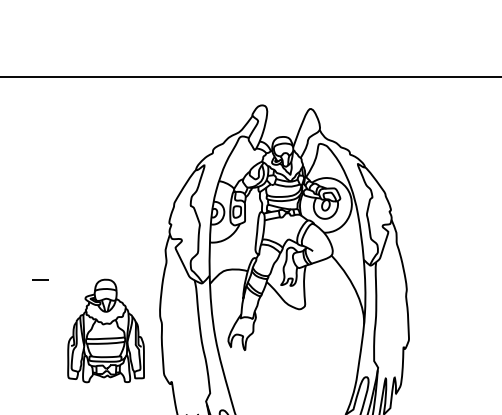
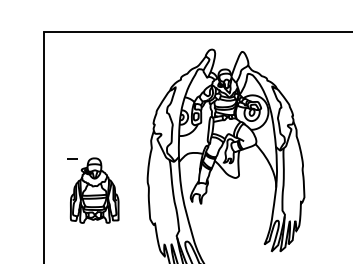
part: (105, 330) -> (94, 190), moved

